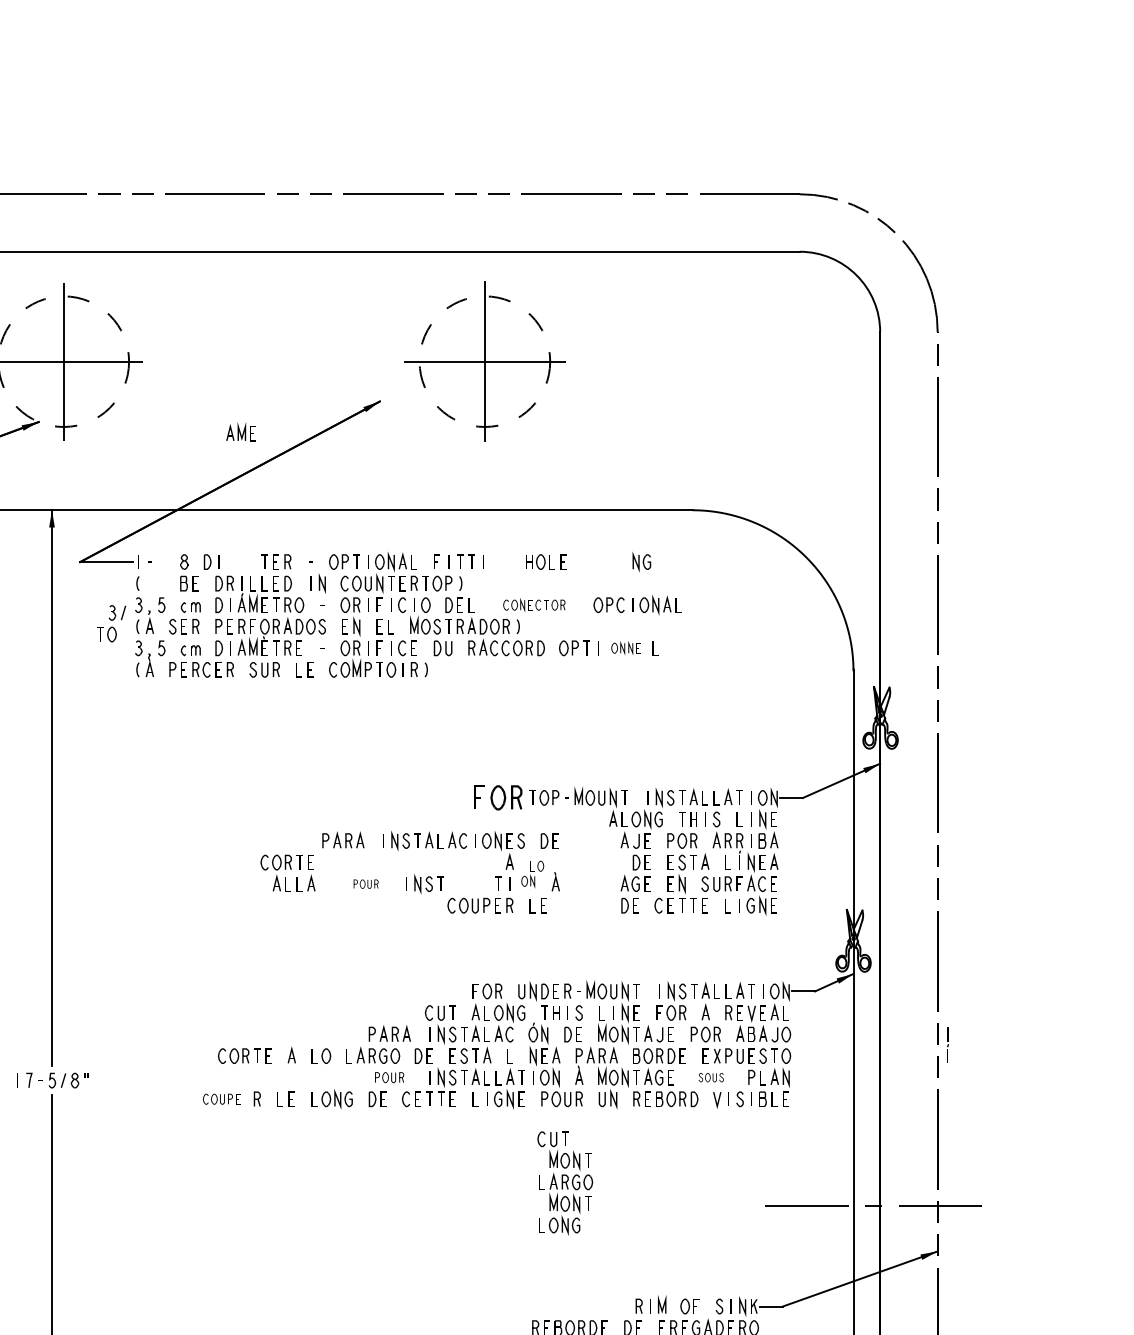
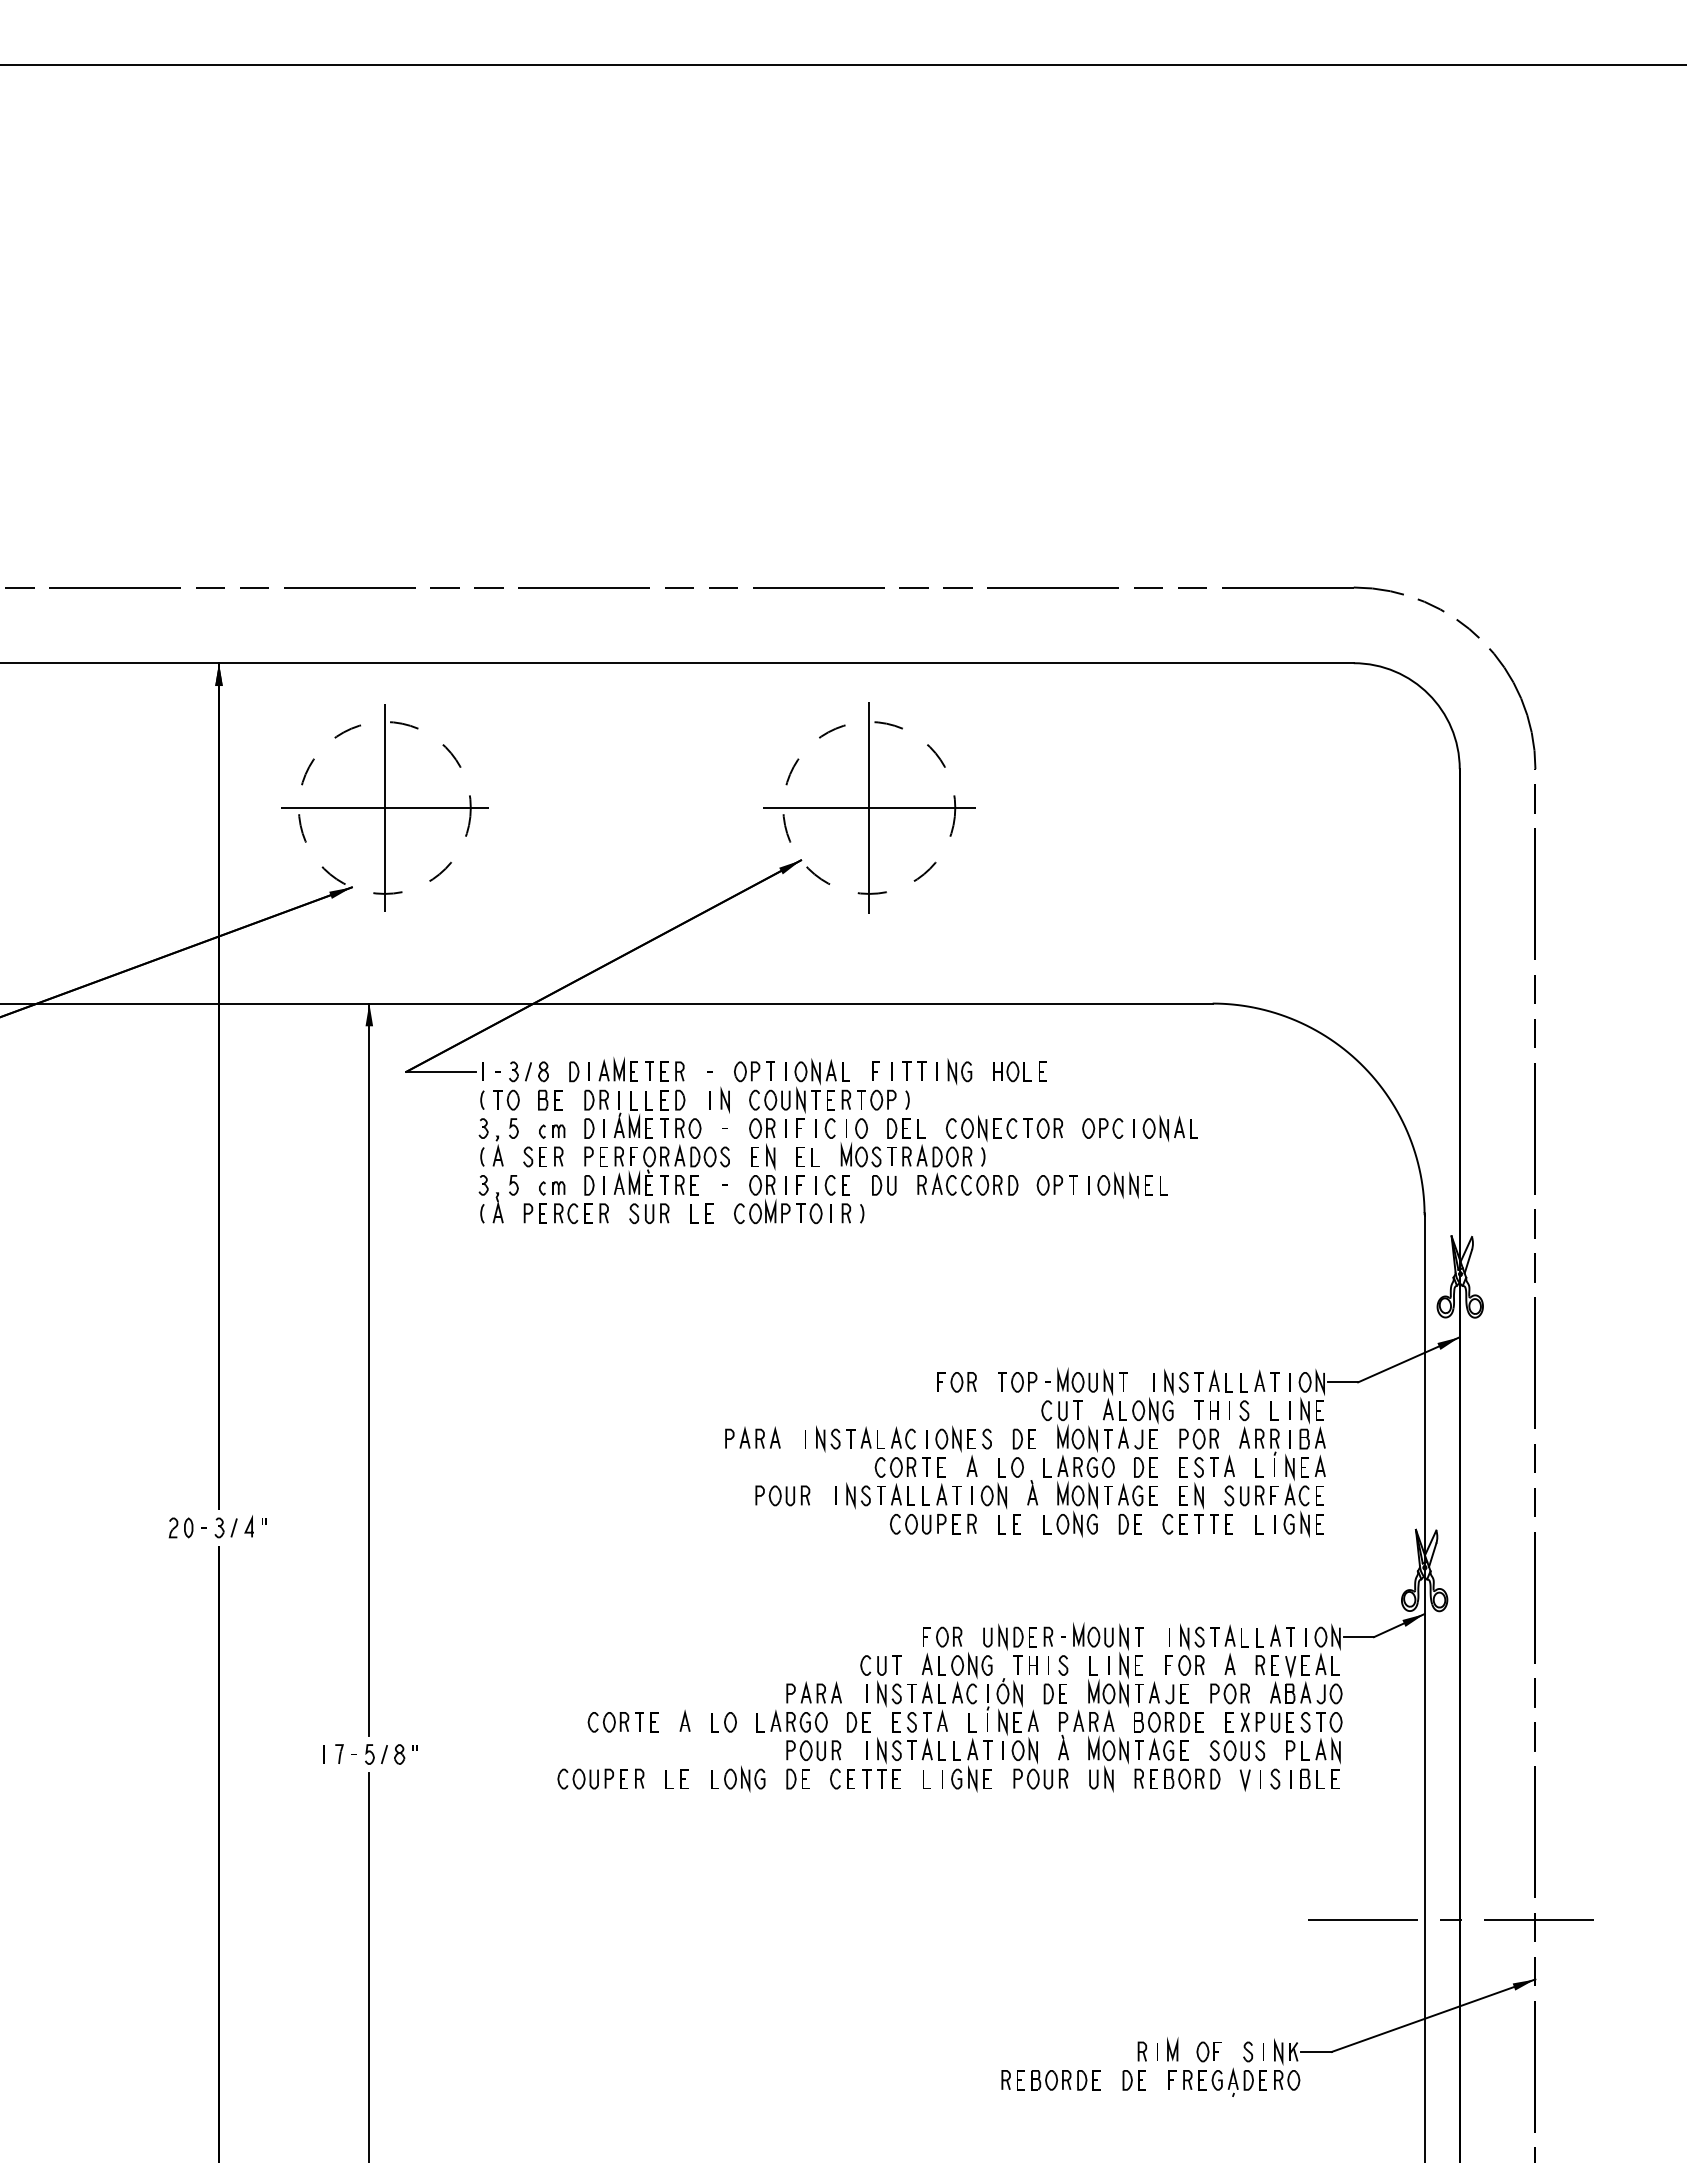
part: (485, 361) -> (869, 807), moved
part: (240, 431) -> (617, 1069), moved
part: (641, 561) -> (959, 1071), moved
part: (533, 605) -> (1003, 1128), size x1.43
part: (111, 623) -> (512, 1085), moved
part: (625, 647) -> (1124, 1184), size x1.43
part: (497, 798) -> (956, 1382), size x0.62
part: (287, 873) -> (910, 1481), moved
part: (532, 874) -> (1001, 1483), size x1.43
part: (365, 883) -> (782, 1495), size x1.67
part: (947, 1044) -> (987, 1707), moved
part: (389, 1077) -> (813, 1750), size x1.43
part: (710, 1077) -> (1236, 1750), size x1.67
part: (221, 1098) -> (592, 1778), size x1.43
part: (564, 1183) -> (1077, 1468), moved

